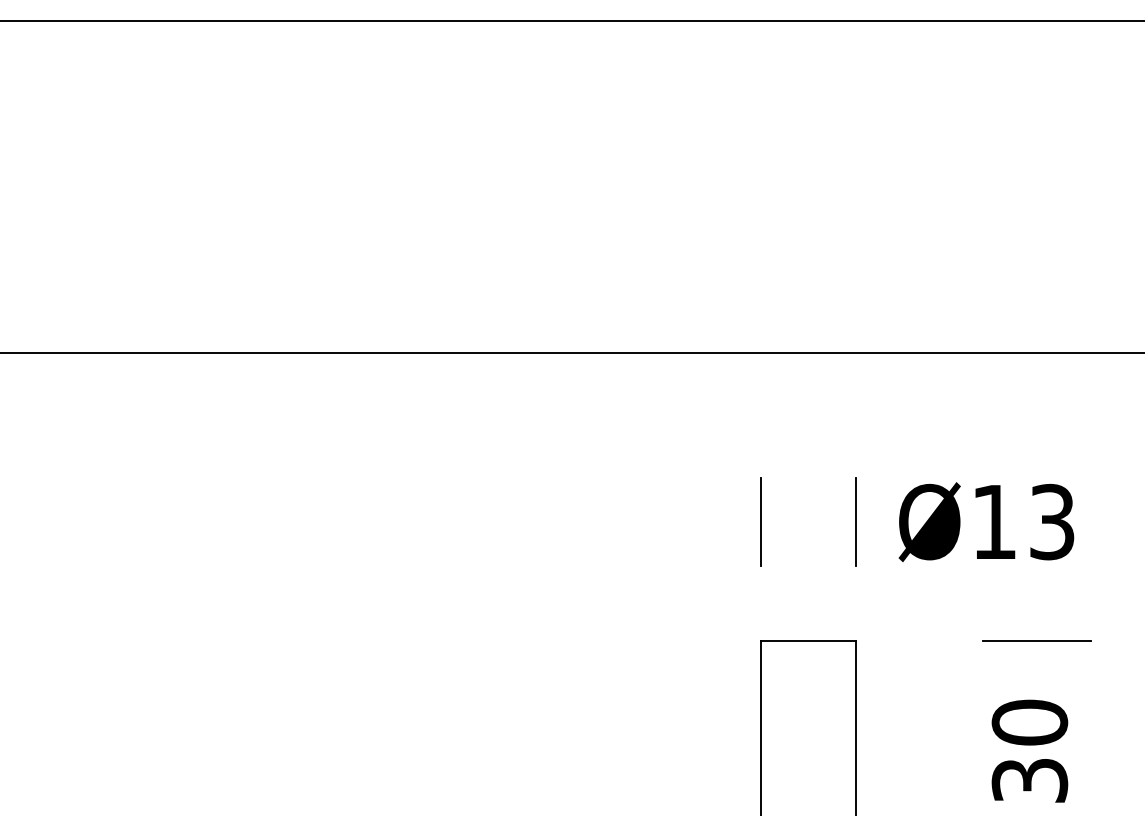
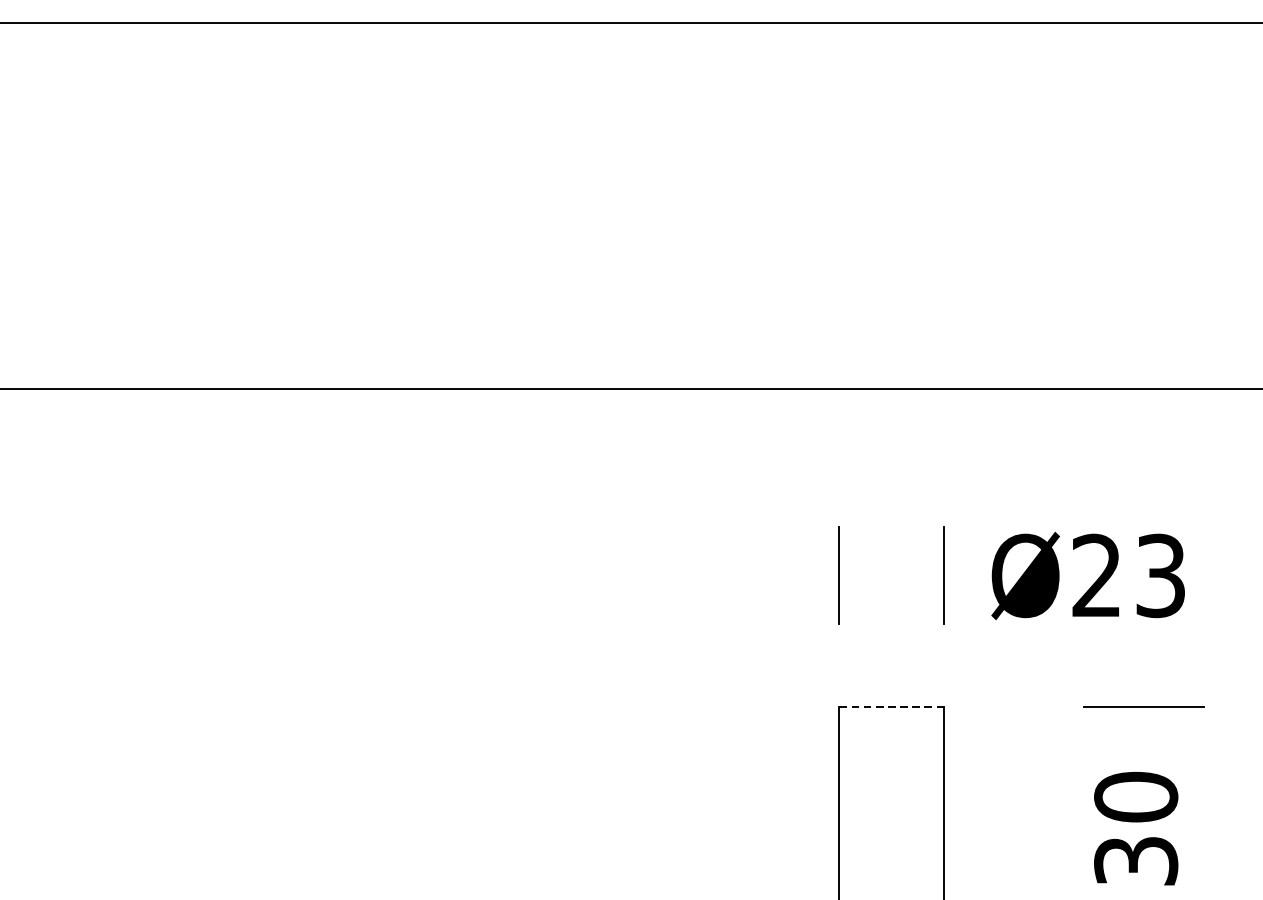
text: (993, 520) -> (1095, 574), Ø13 -> Ø23
line: (808, 640) -> (891, 706), solid -> dashed

